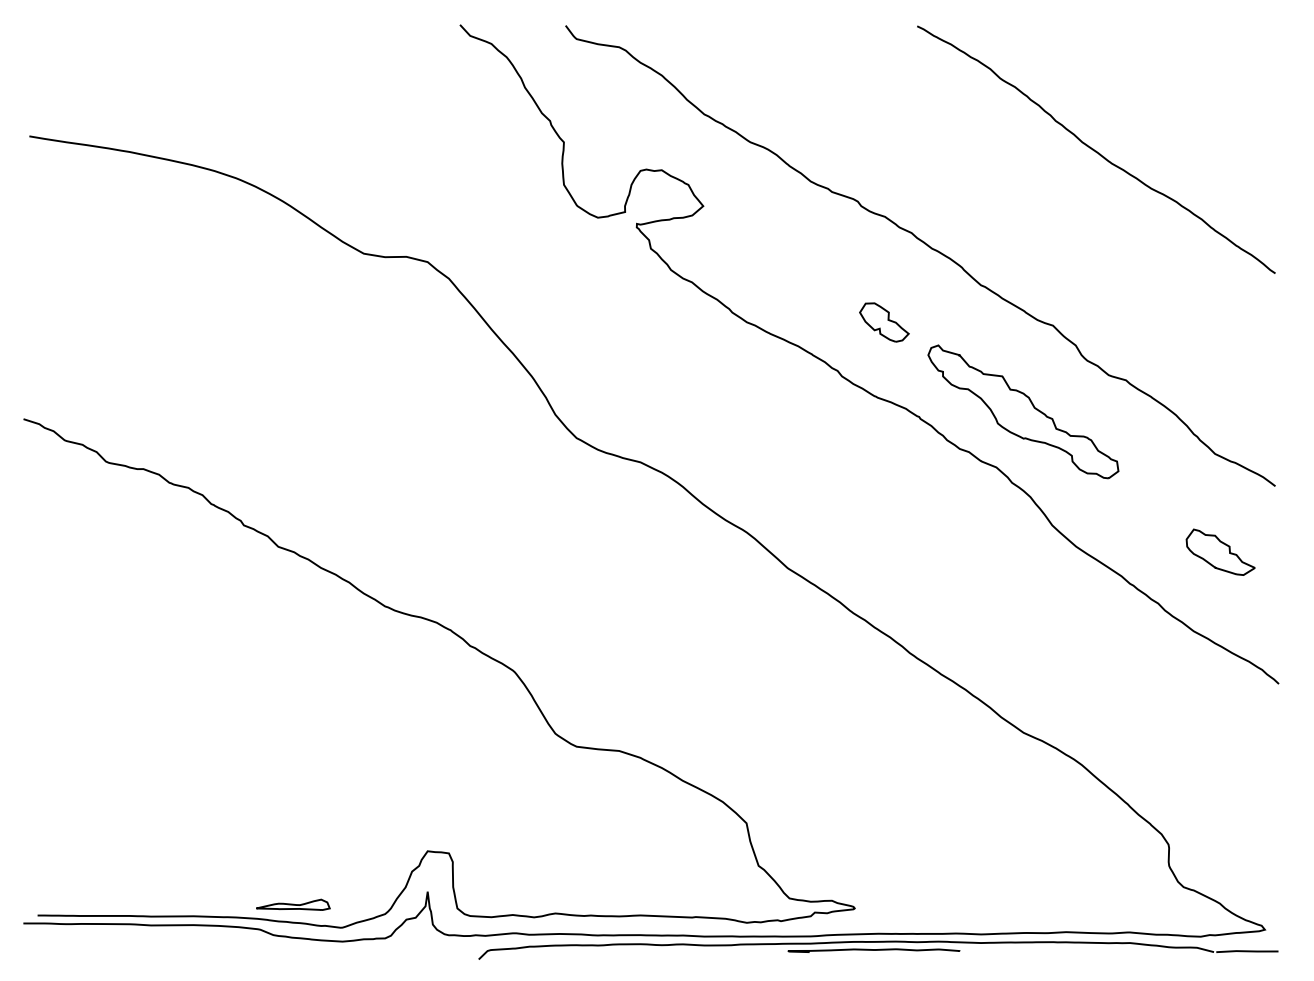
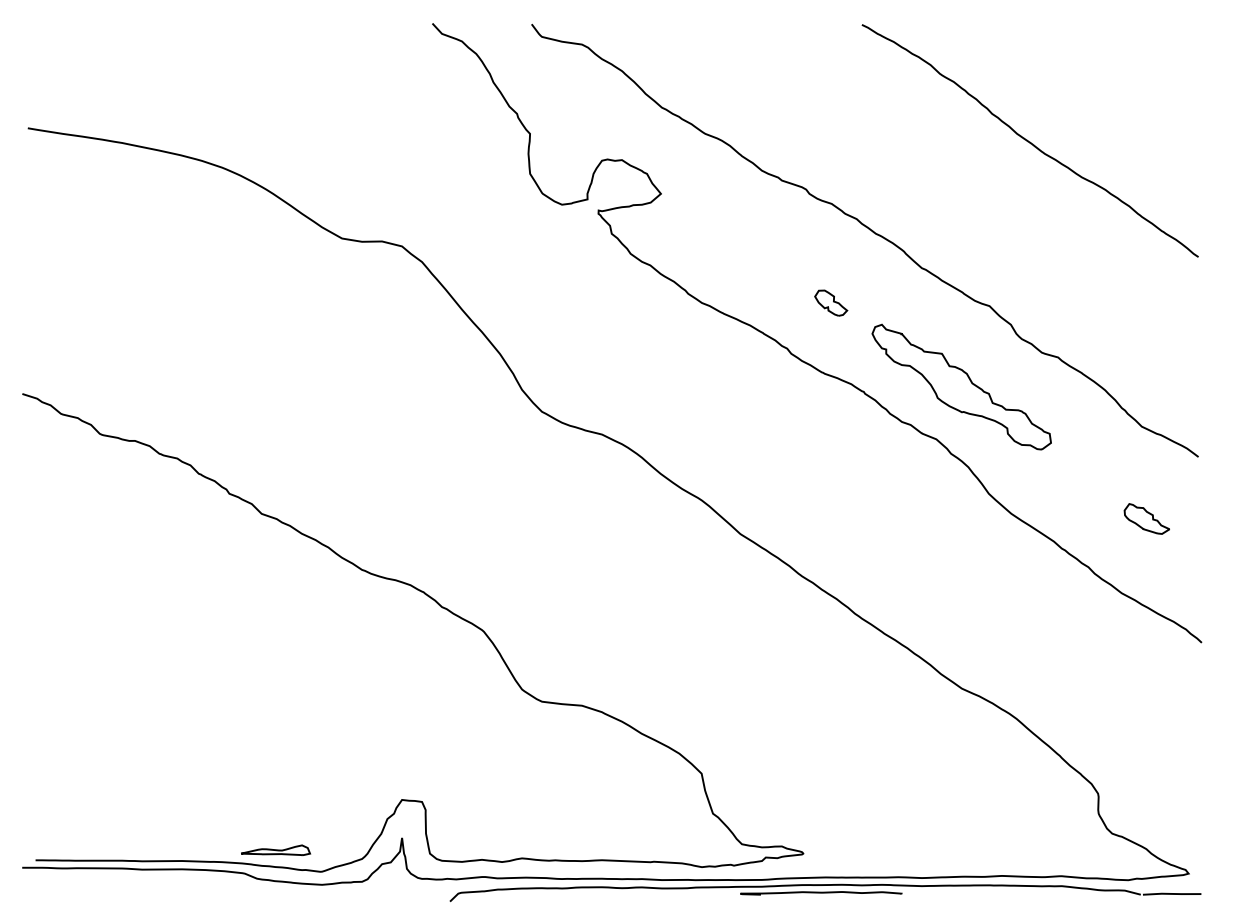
part: (884, 322) -> (831, 303), size x0.7
part: (1220, 551) -> (1146, 518), size x0.7

